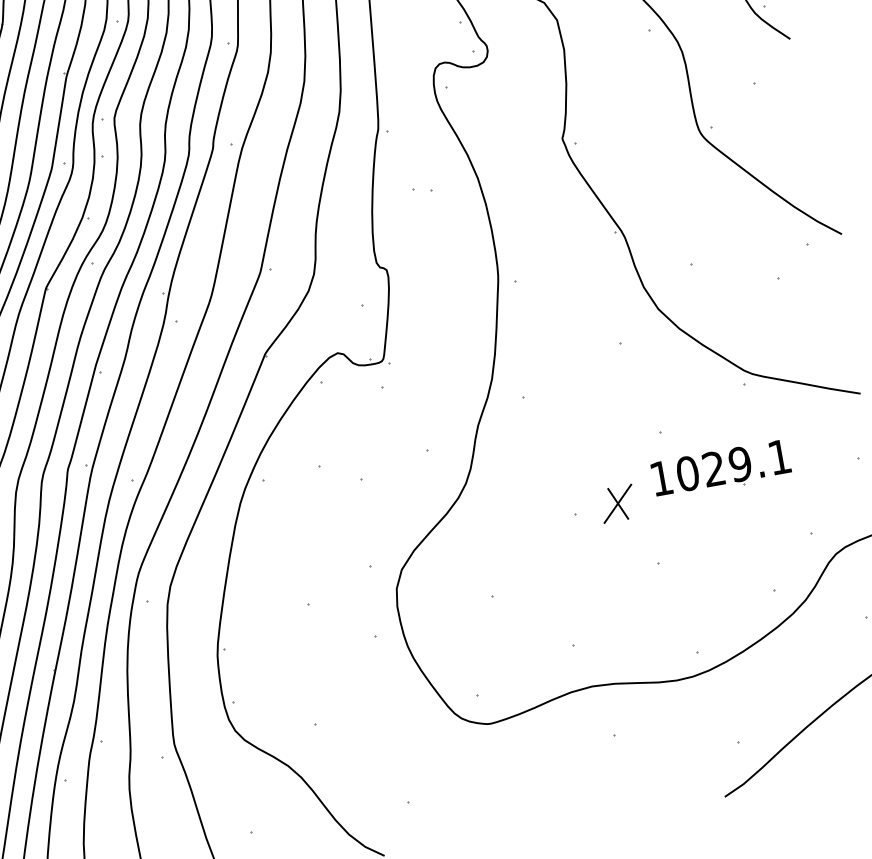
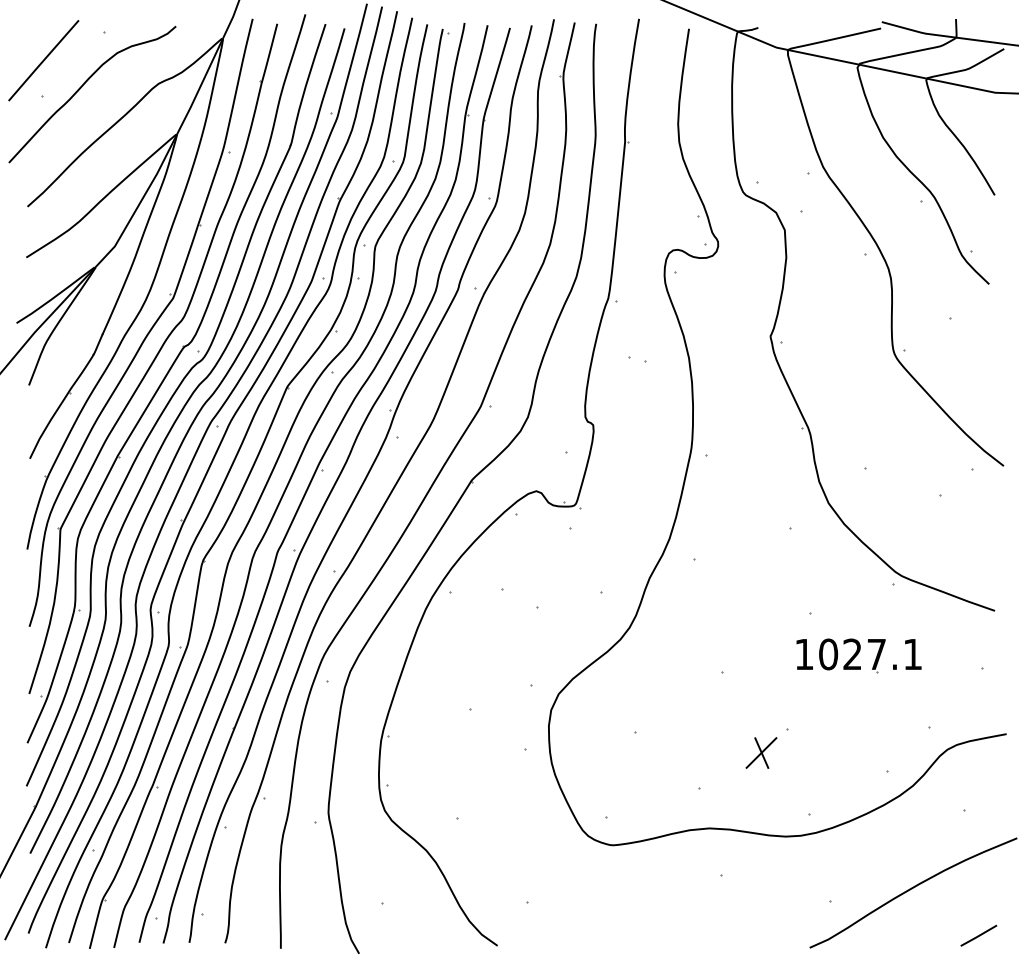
text: (740, 464) -> (876, 654), 1029.1 -> 1027.1
part: (617, 503) -> (761, 752), moved

